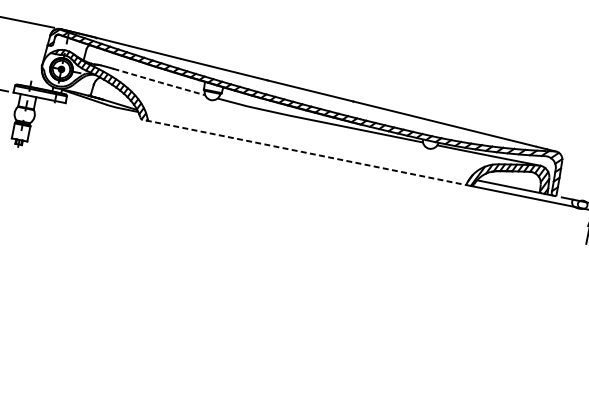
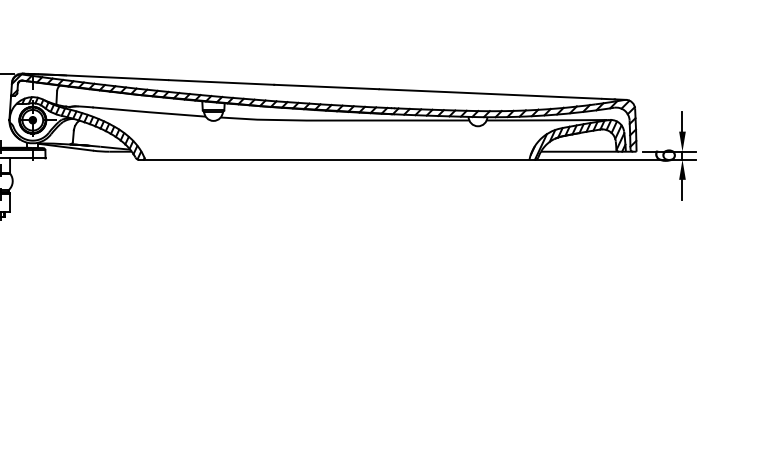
line: (159, 82) -> (149, 112), dashed -> solid
line: (306, 152) -> (336, 159), dashed -> solid

